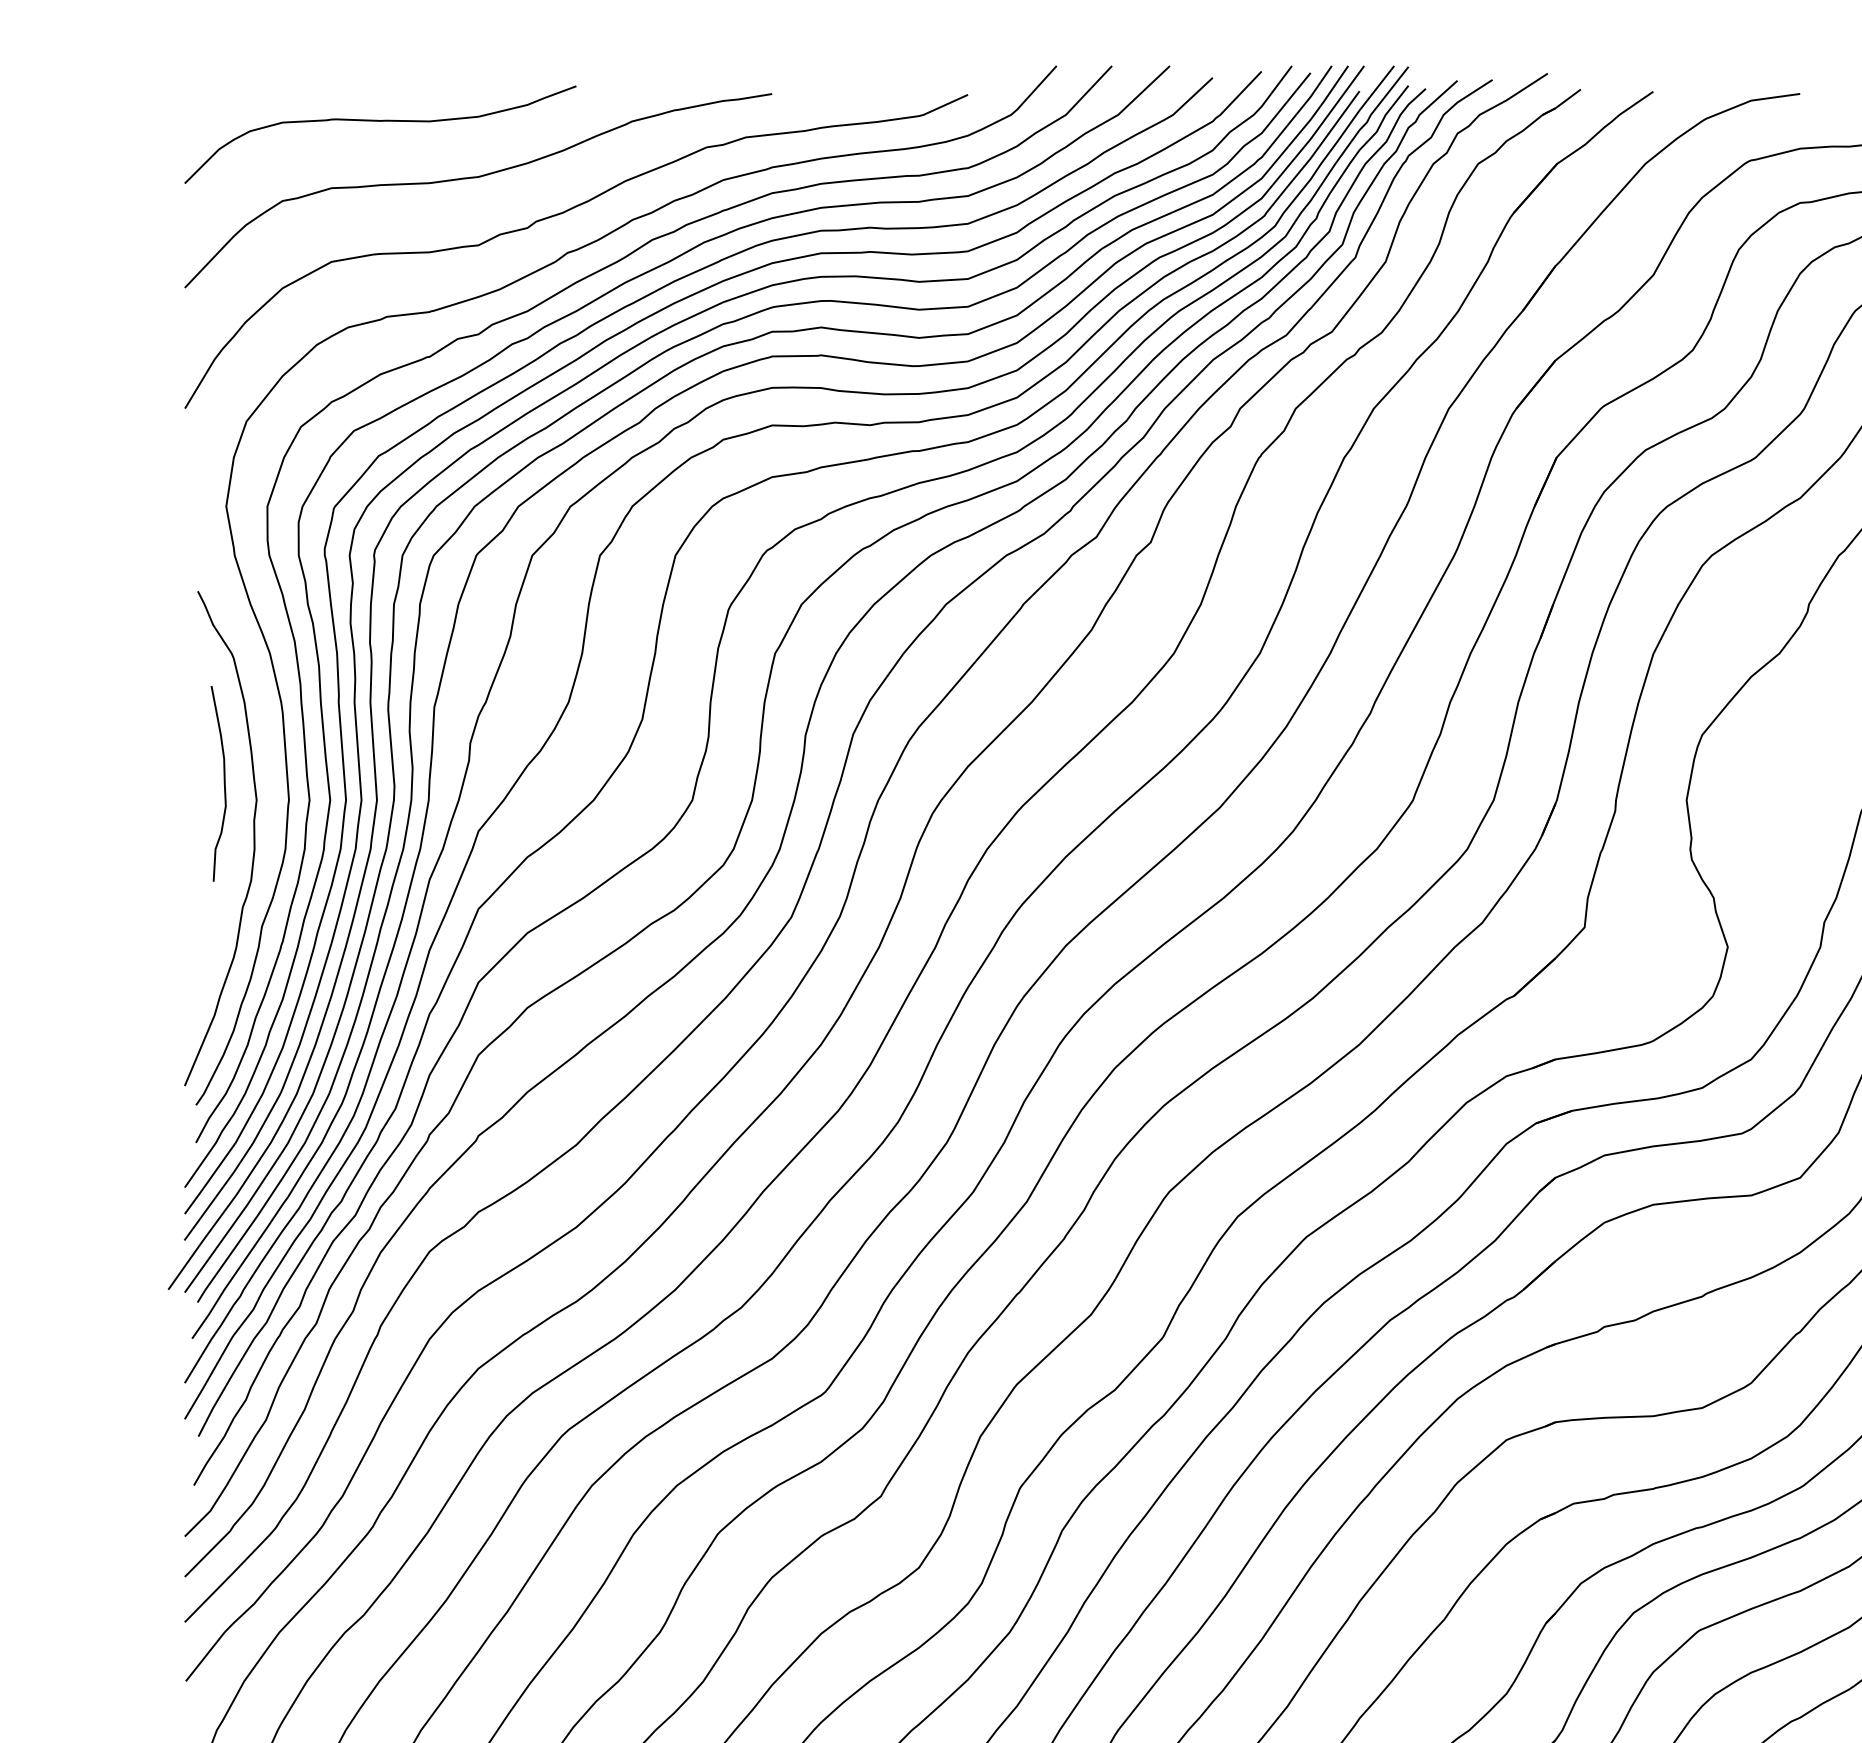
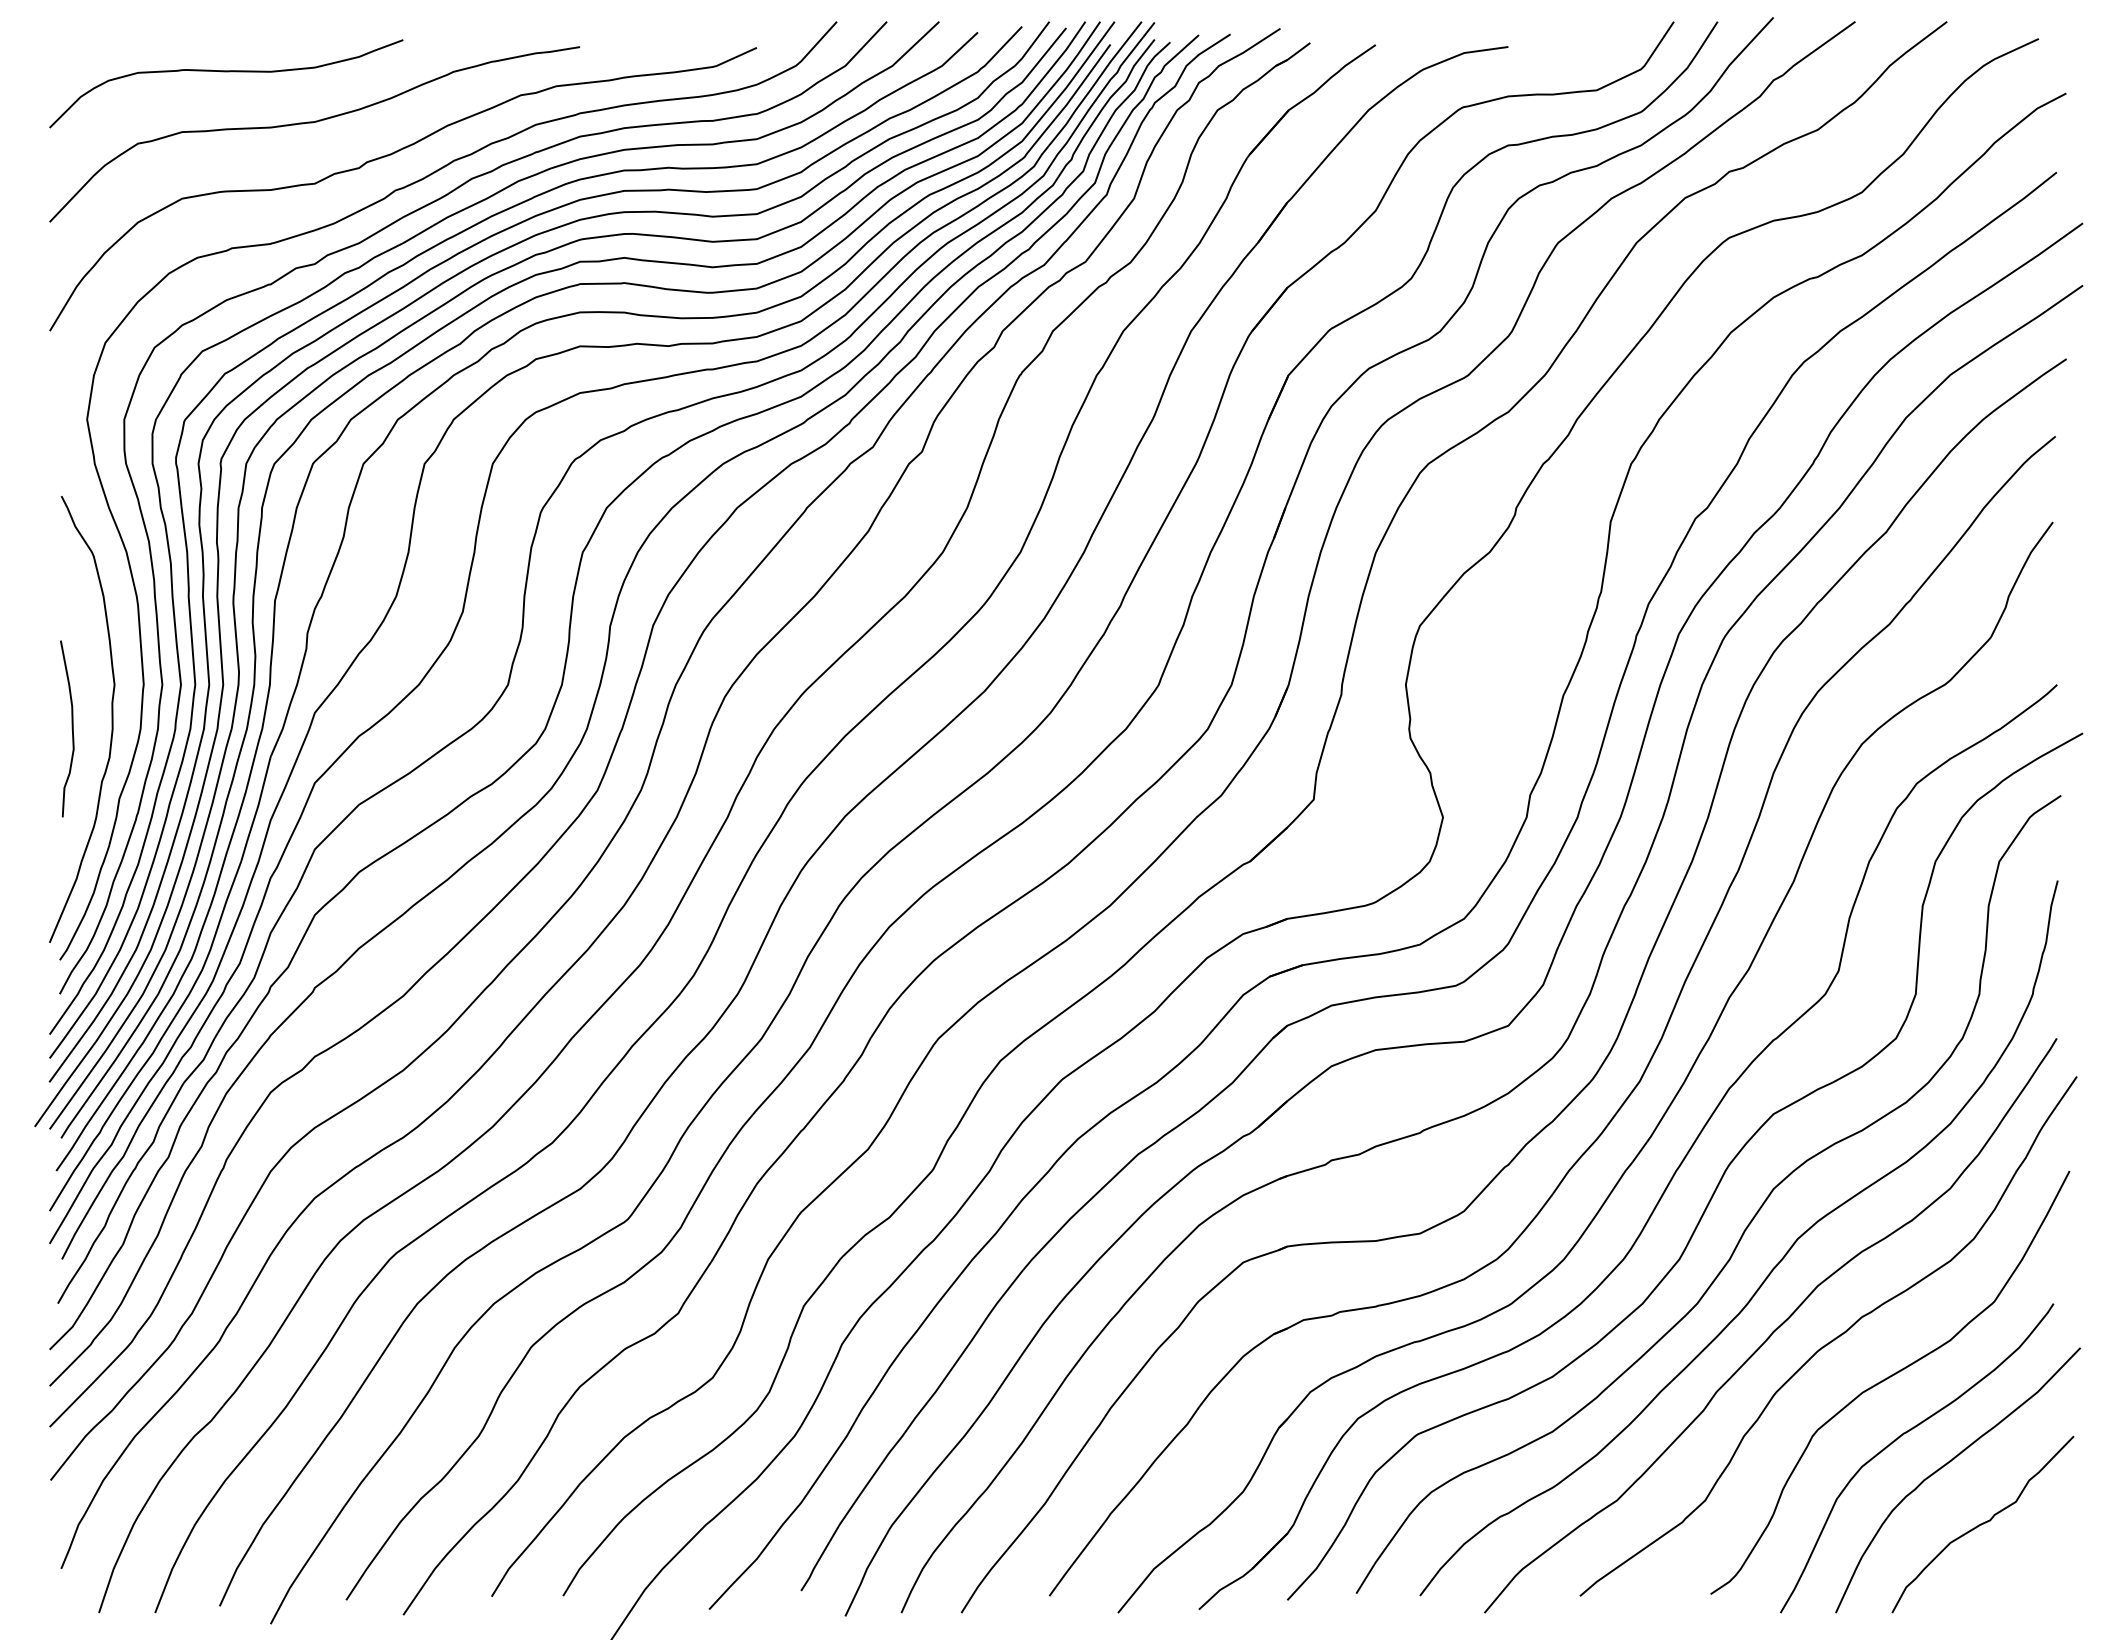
curve: (223, 783) -> (71, 728), moved

